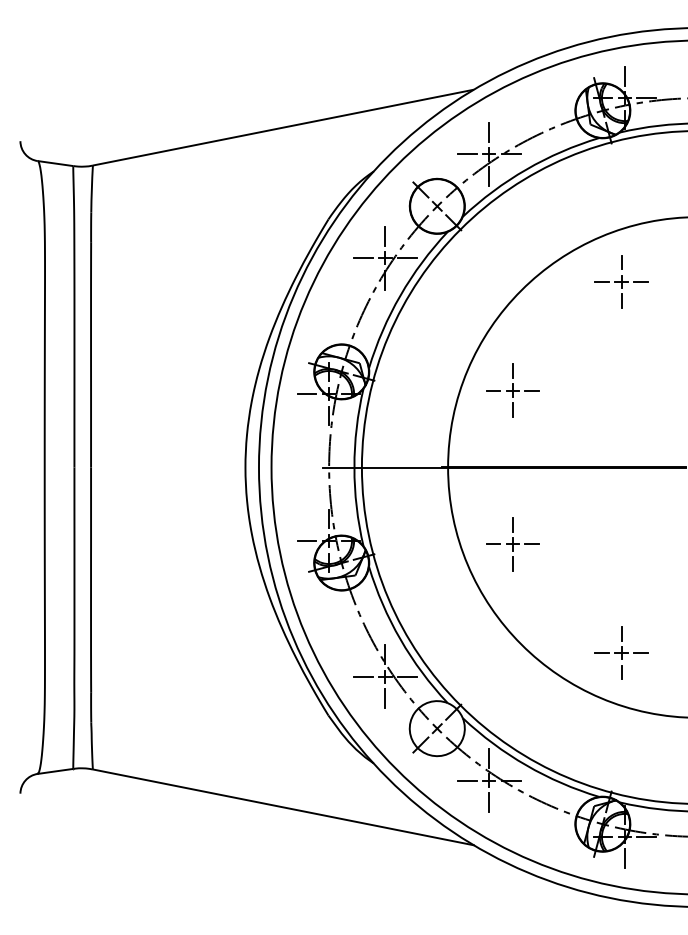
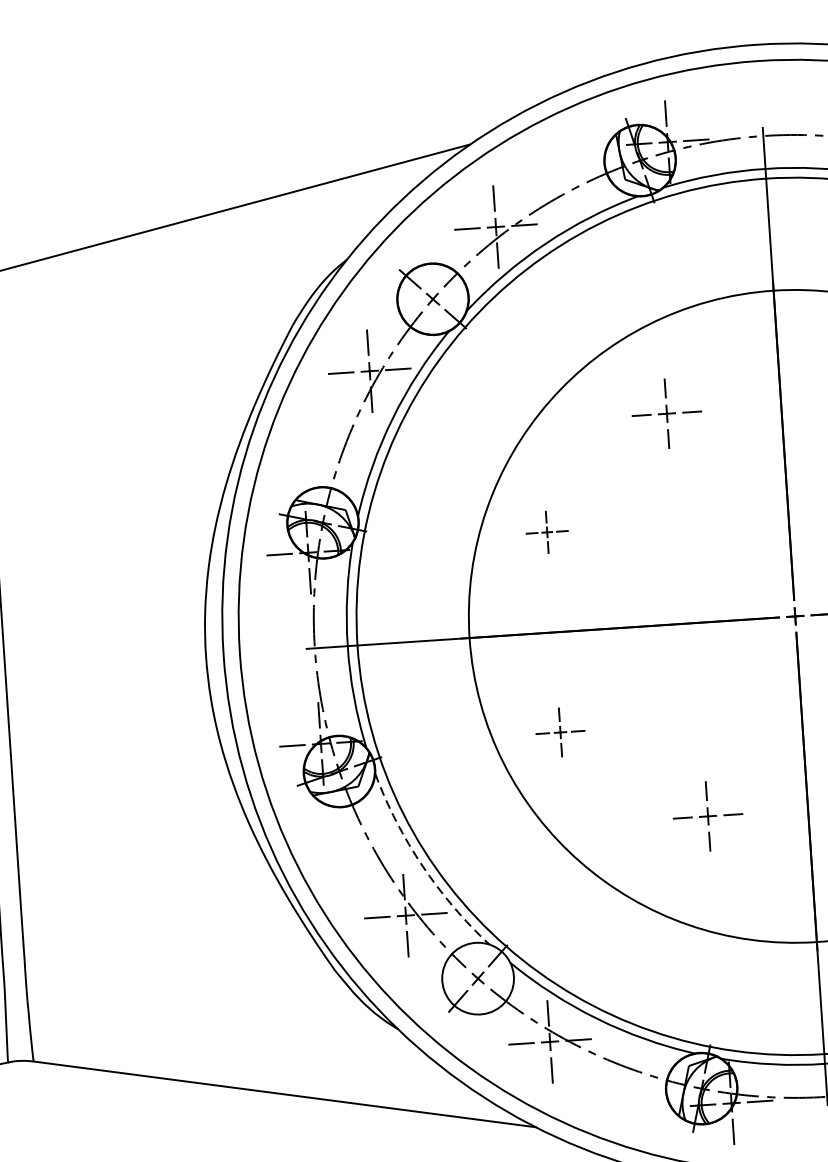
part: (621, 281) -> (666, 413), moved
part: (512, 390) -> (546, 532), size x0.6
part: (512, 544) -> (560, 732), size x0.7
arc: (400, 639) -> (422, 865), solid -> dashed
part: (621, 652) -> (707, 815), moved

